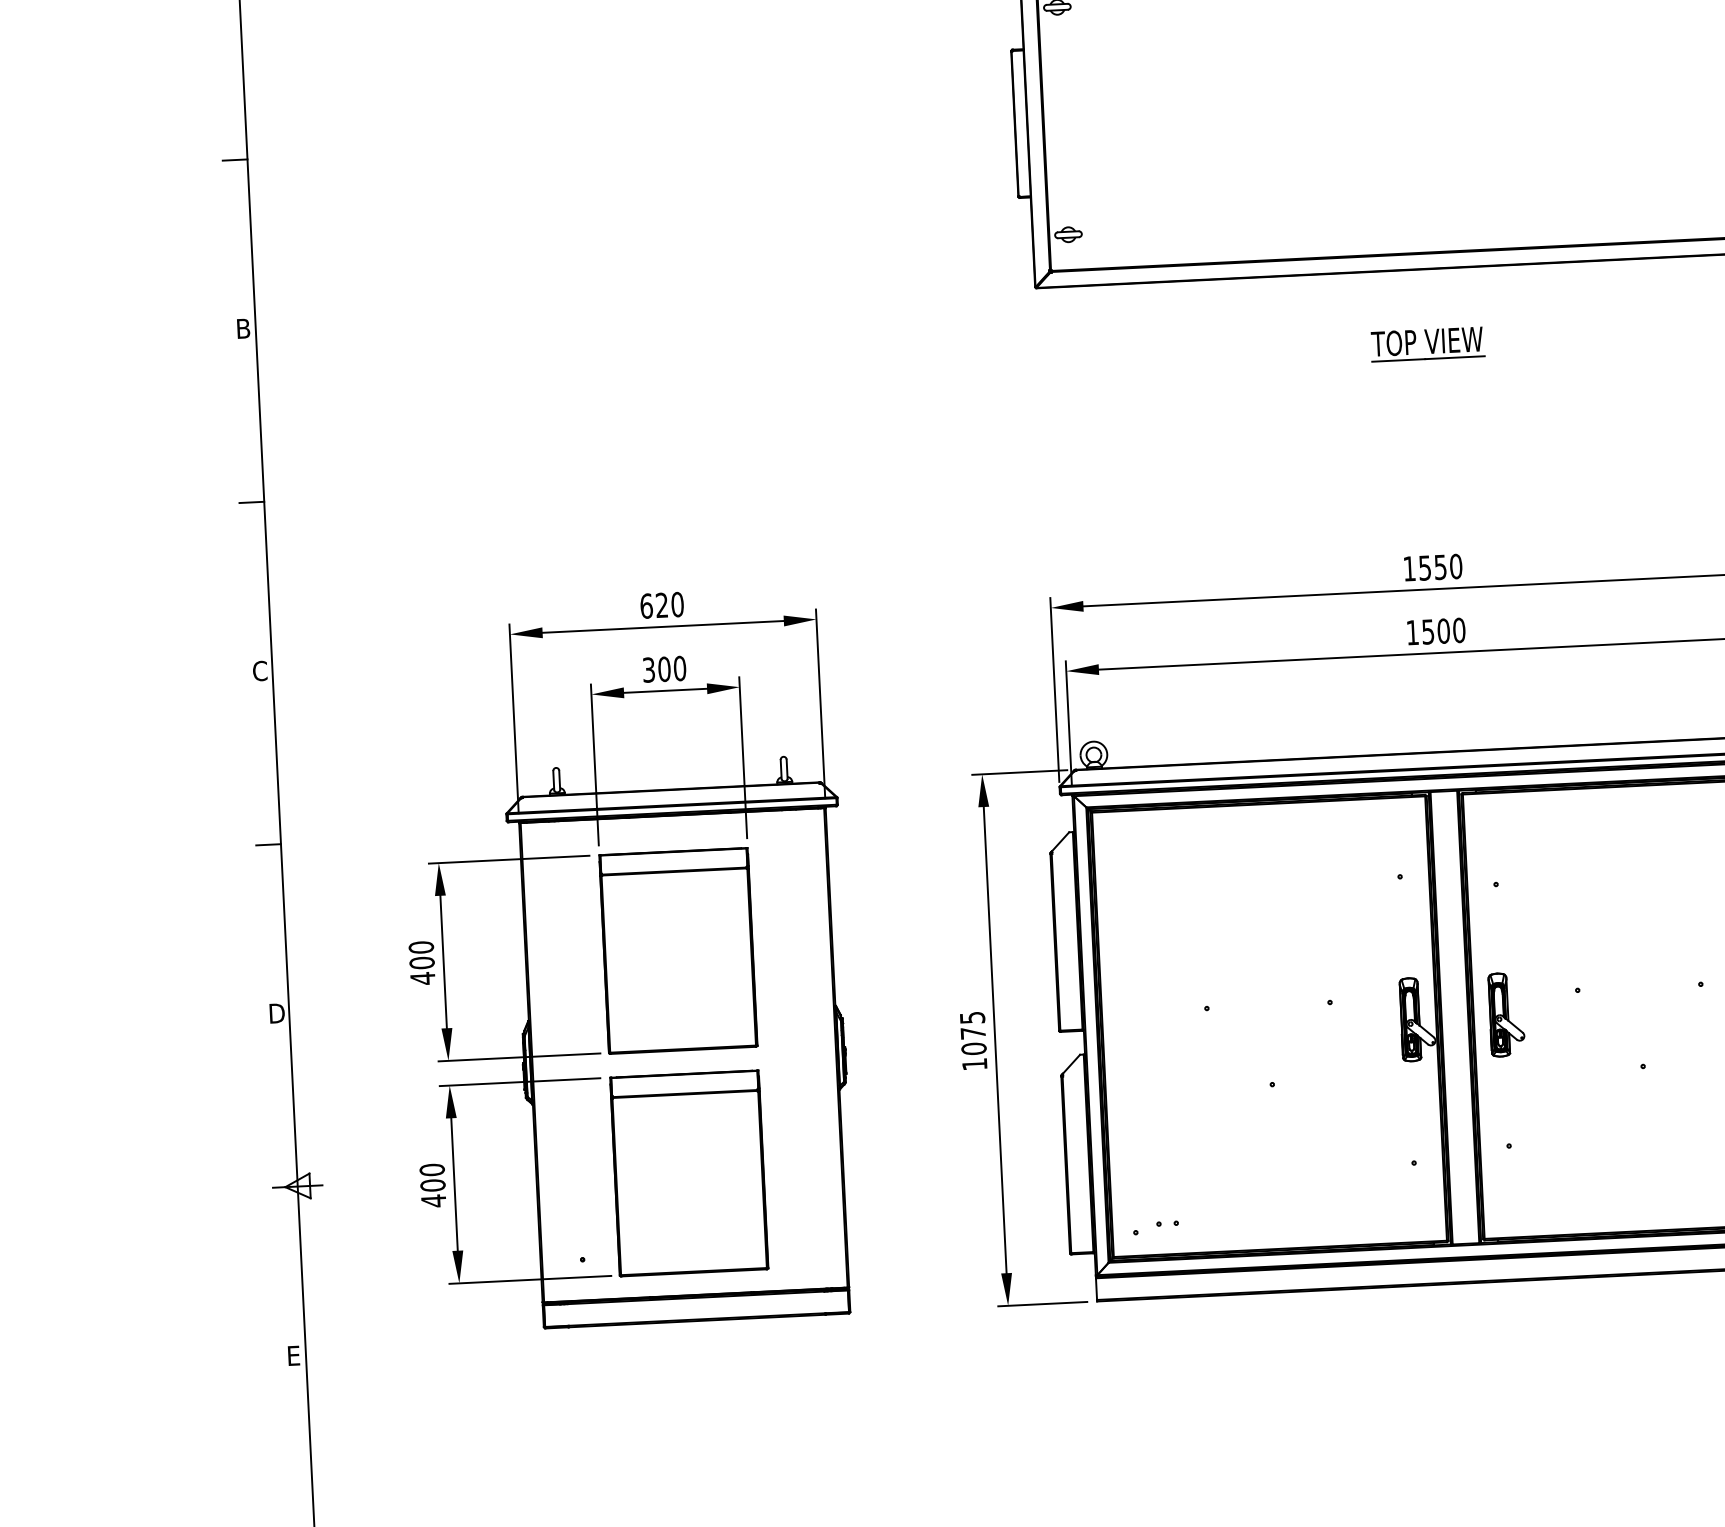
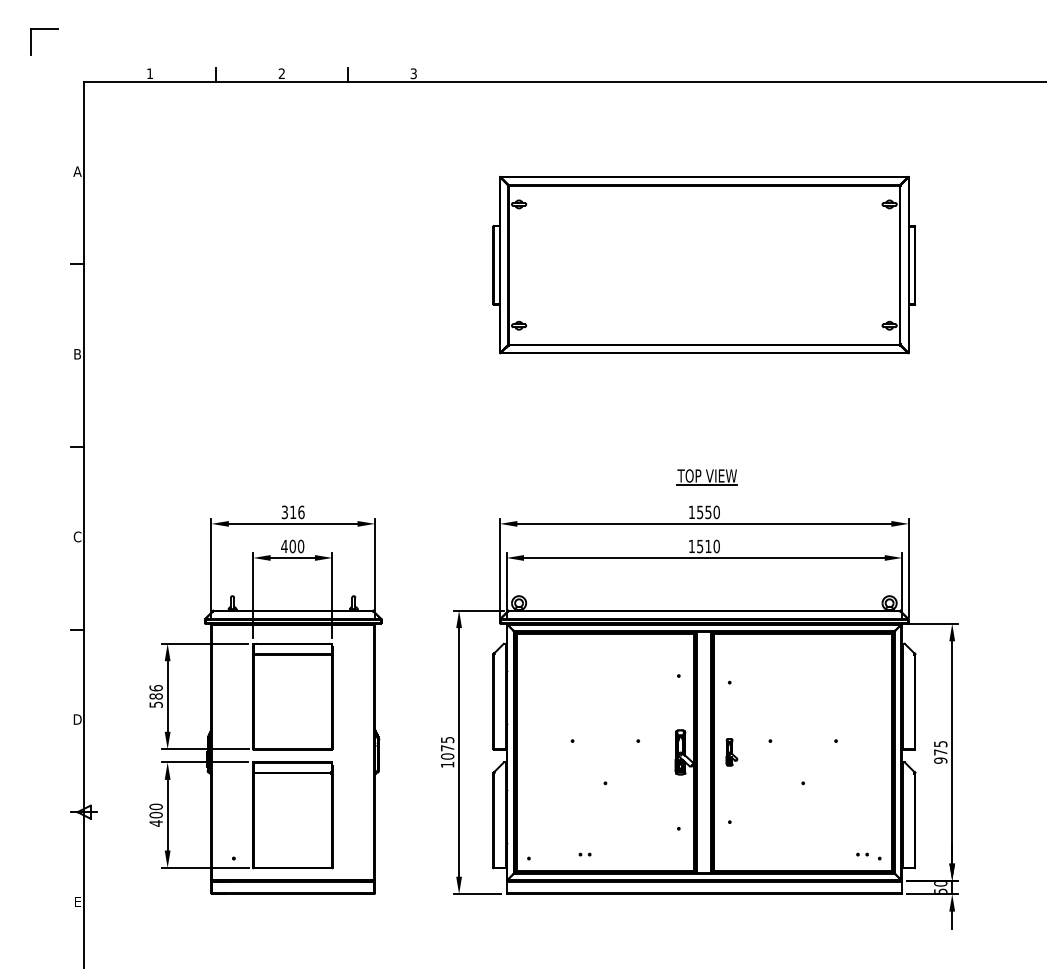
part: (1426, 344) -> (706, 477), moved
text: (660, 605) -> (292, 512), 620 -> 316
text: (1443, 631) -> (708, 546), 1500 -> 1510
text: (648, 670) -> (284, 546), 300 -> 400
text: (420, 963) -> (155, 696), 400 -> 586
part: (1505, 1015) -> (731, 752), size x0.6
part: (1166, 1223) -> (584, 854), moved

